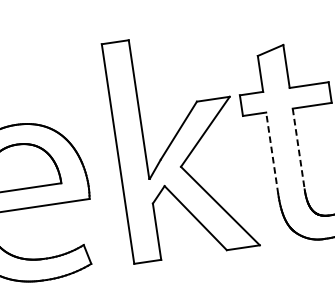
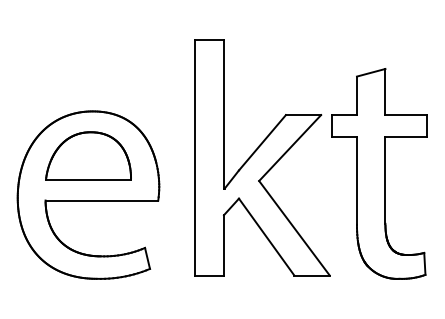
line: (298, 149) -> (385, 181), dashed -> solid
line: (271, 153) -> (356, 181), dashed -> solid

